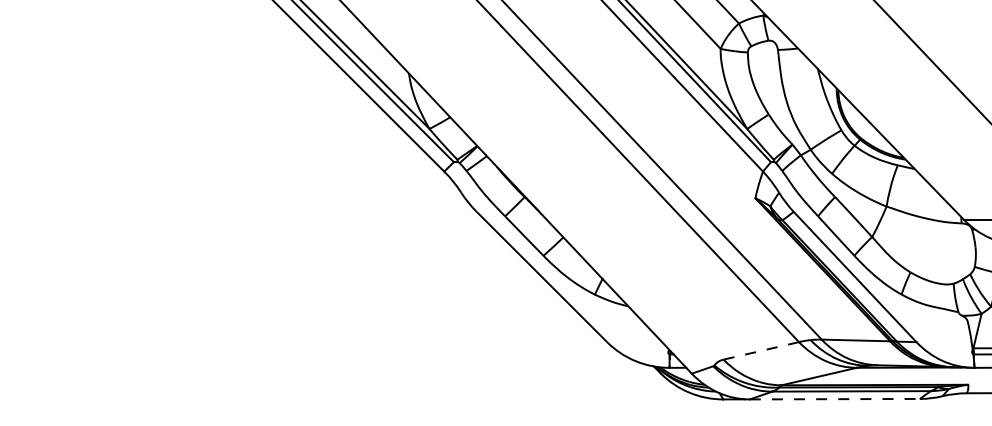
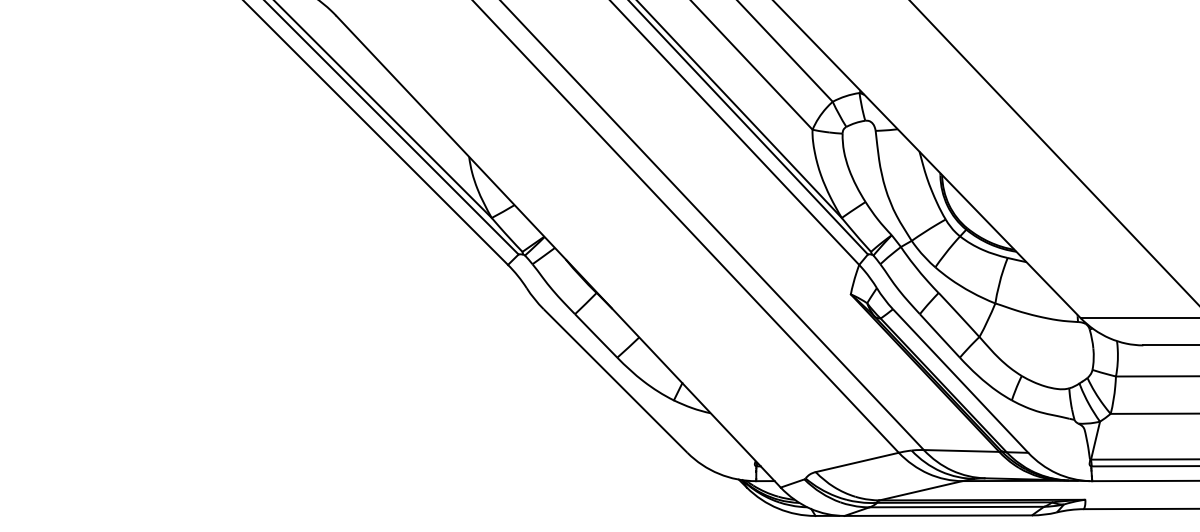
line: (761, 350) -> (857, 462), dashed -> solid
line: (834, 399) -> (938, 515), dashed -> solid

